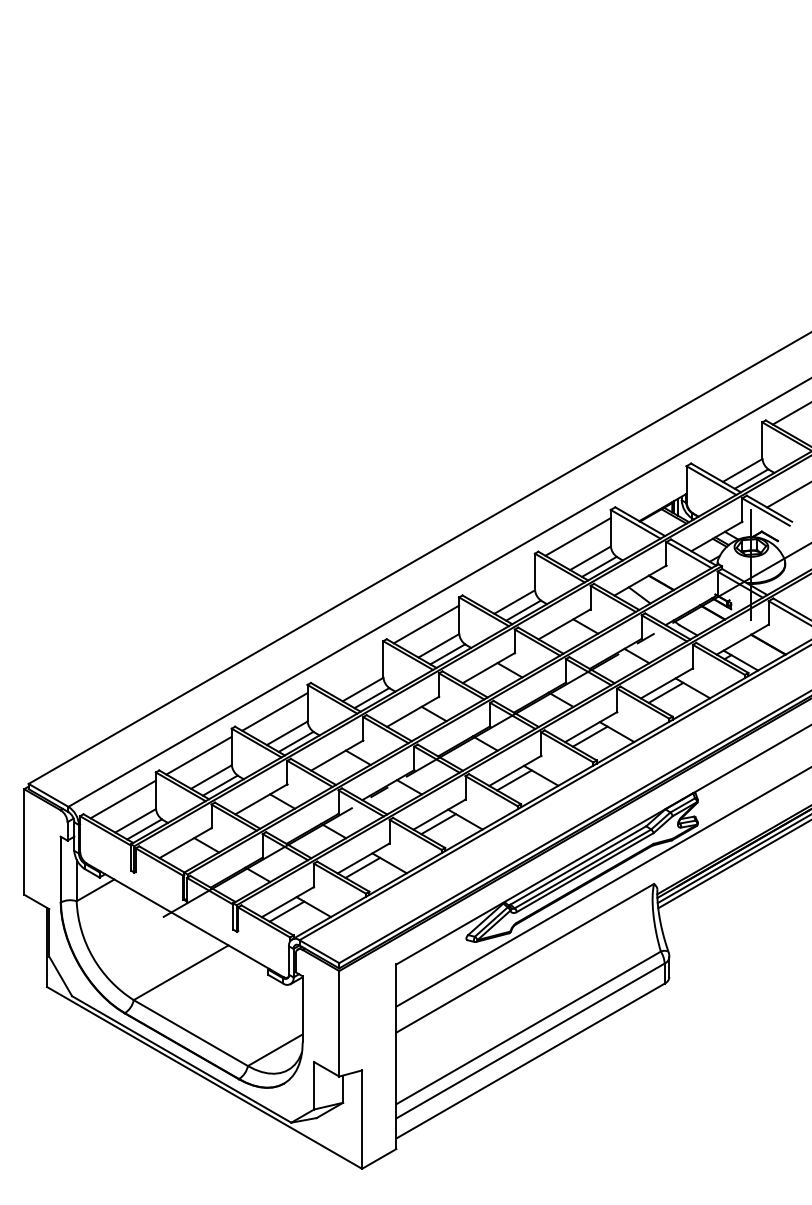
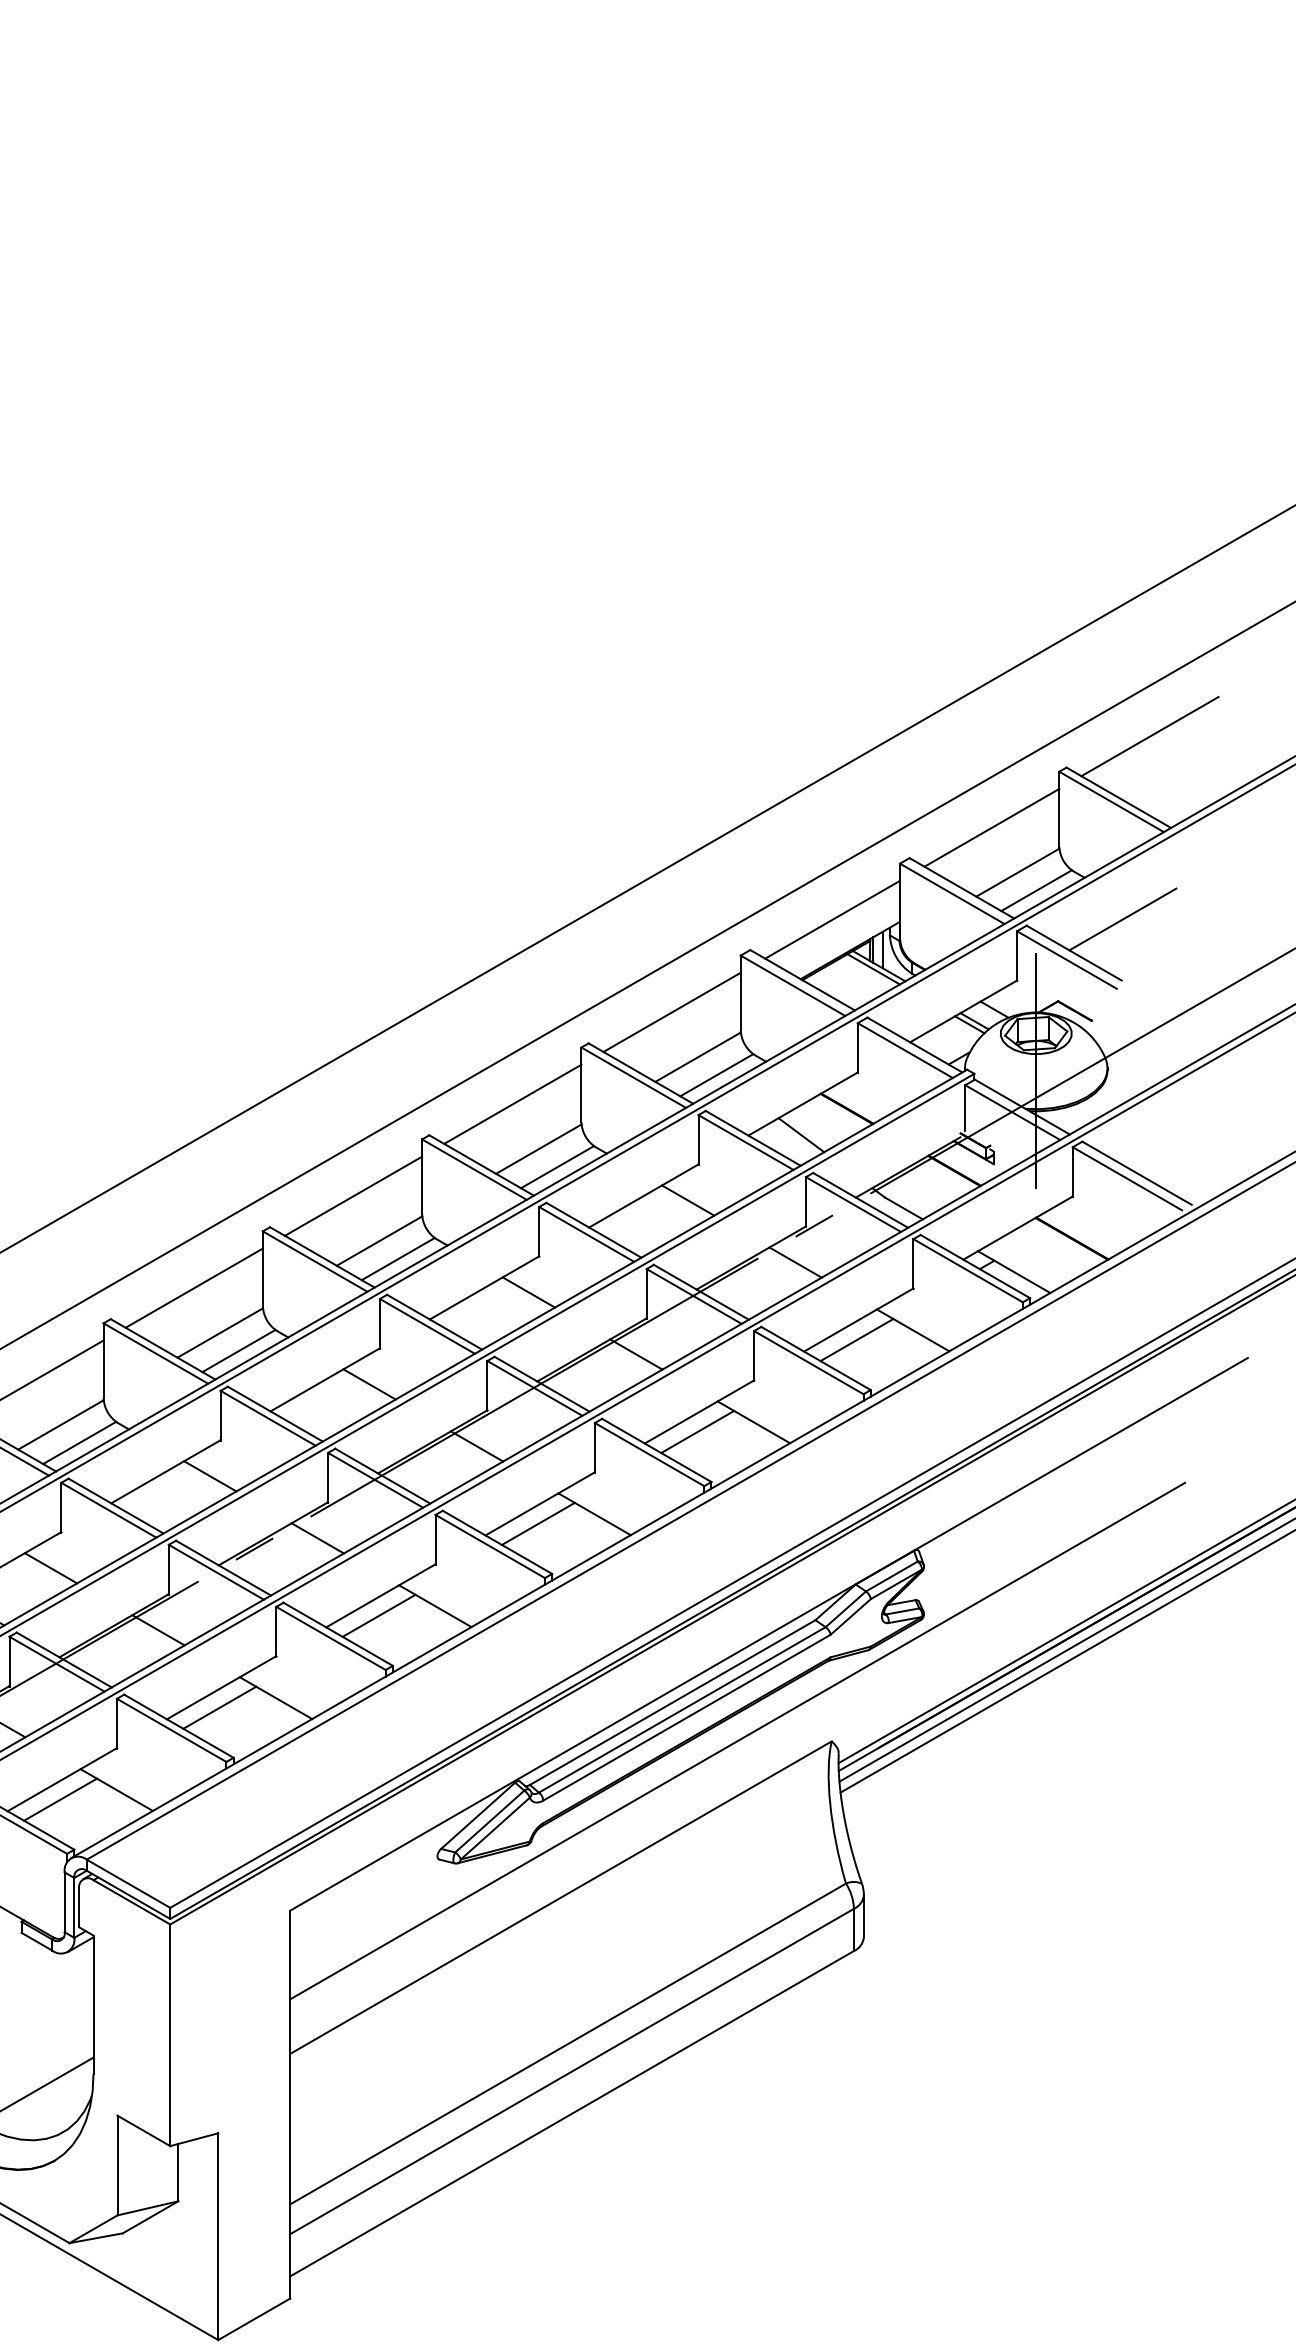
line: (730, 448) -> (992, 826), added
line: (654, 492) -> (832, 918), added
line: (501, 580) -> (511, 1103), added
line: (350, 668) -> (193, 1288), added

